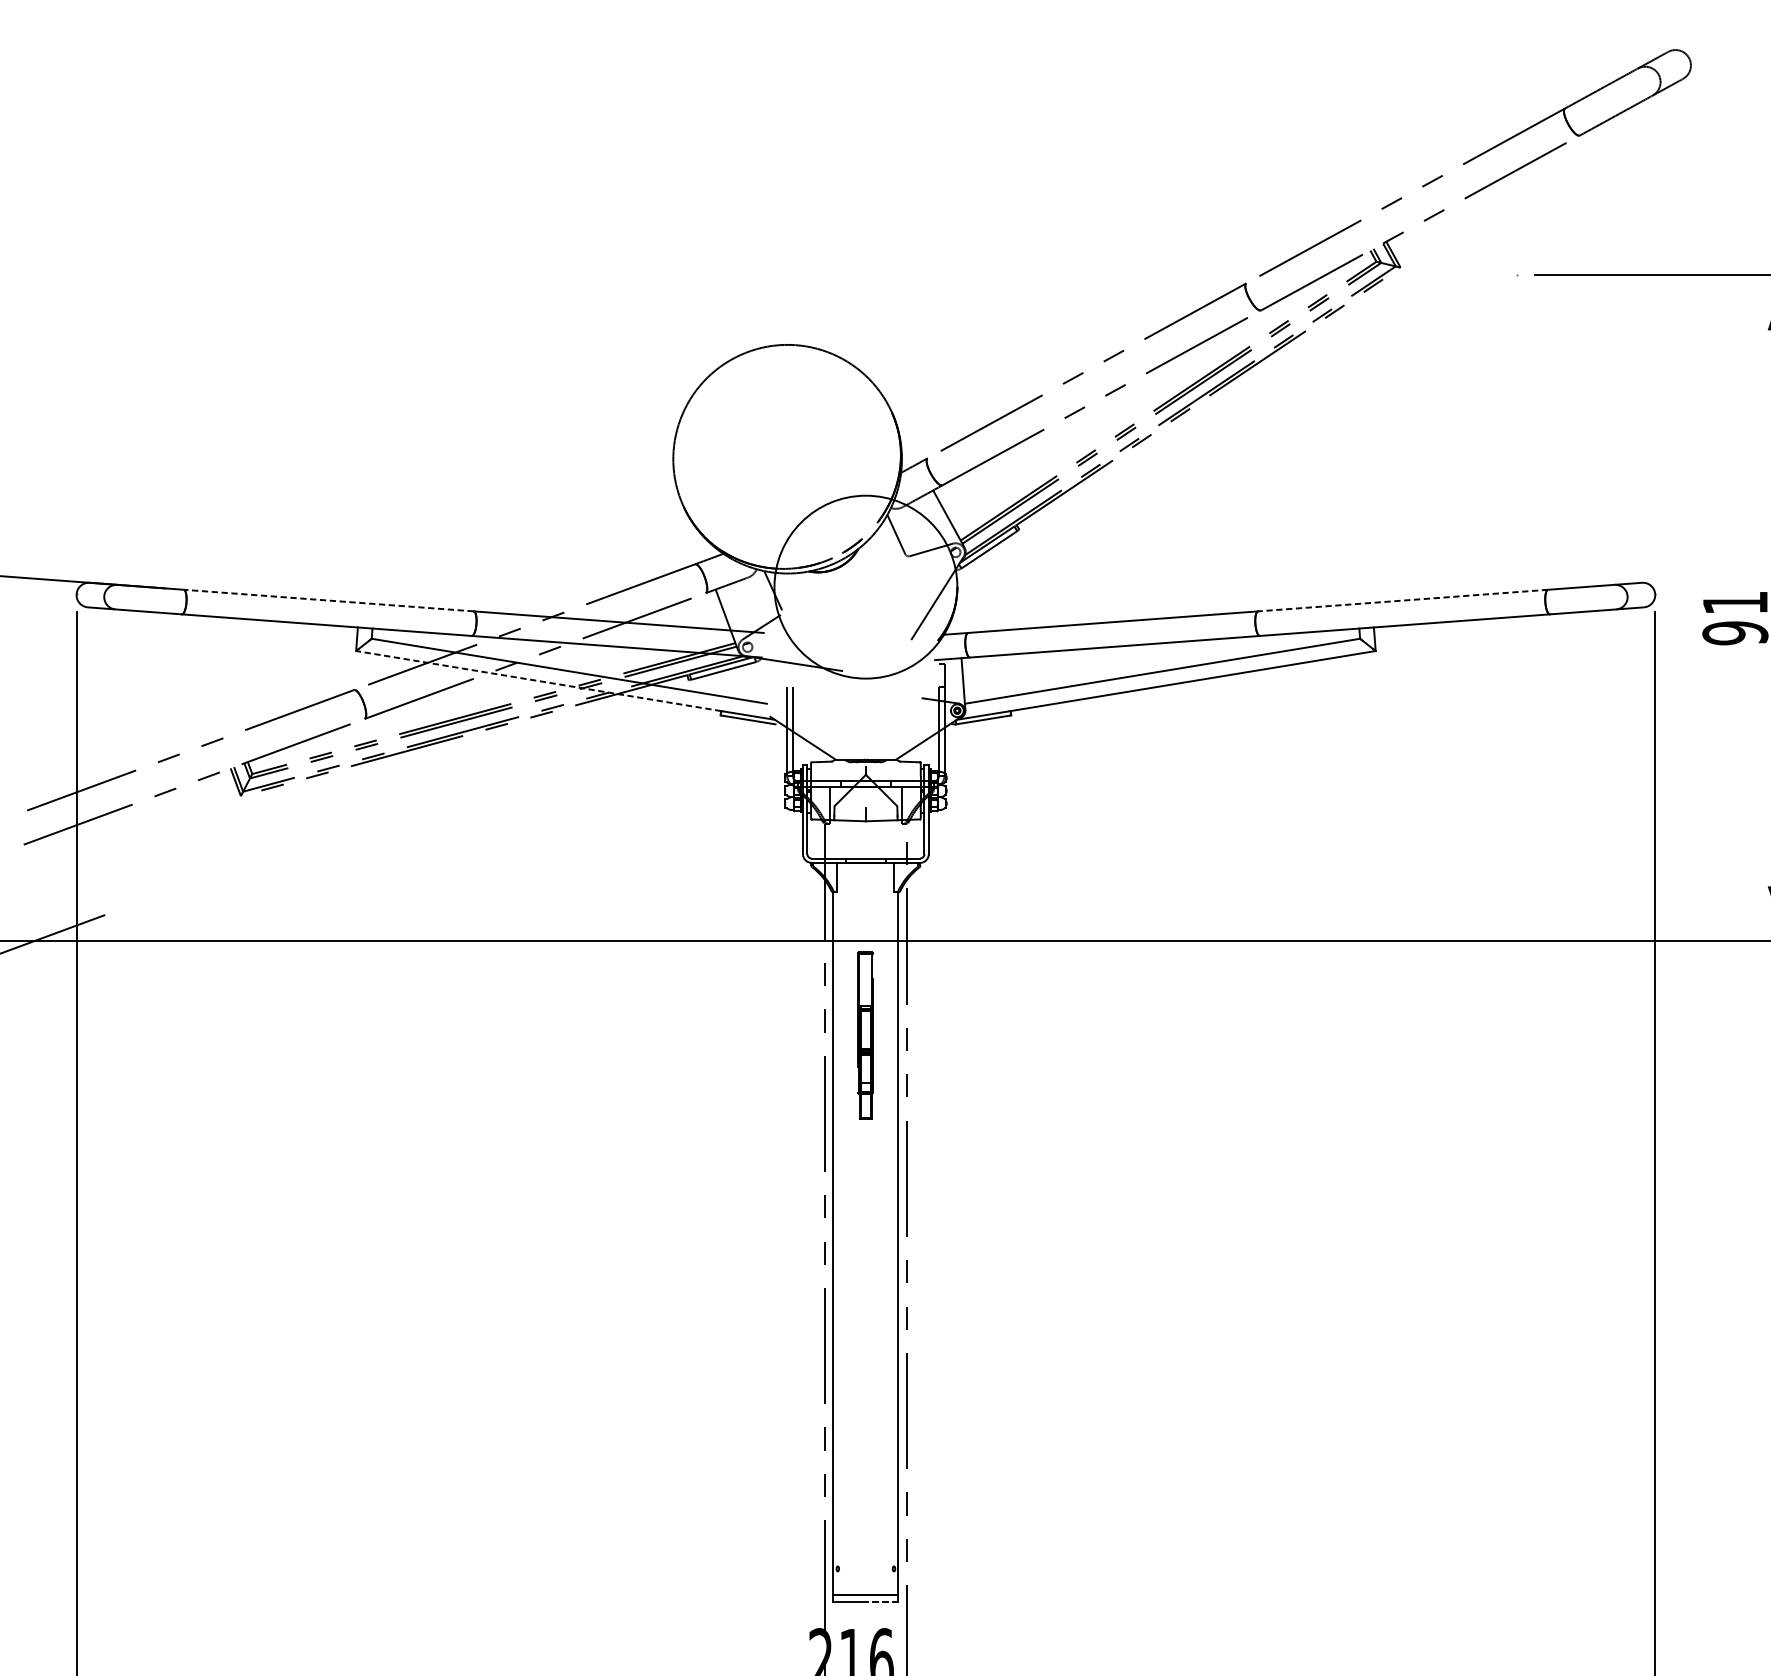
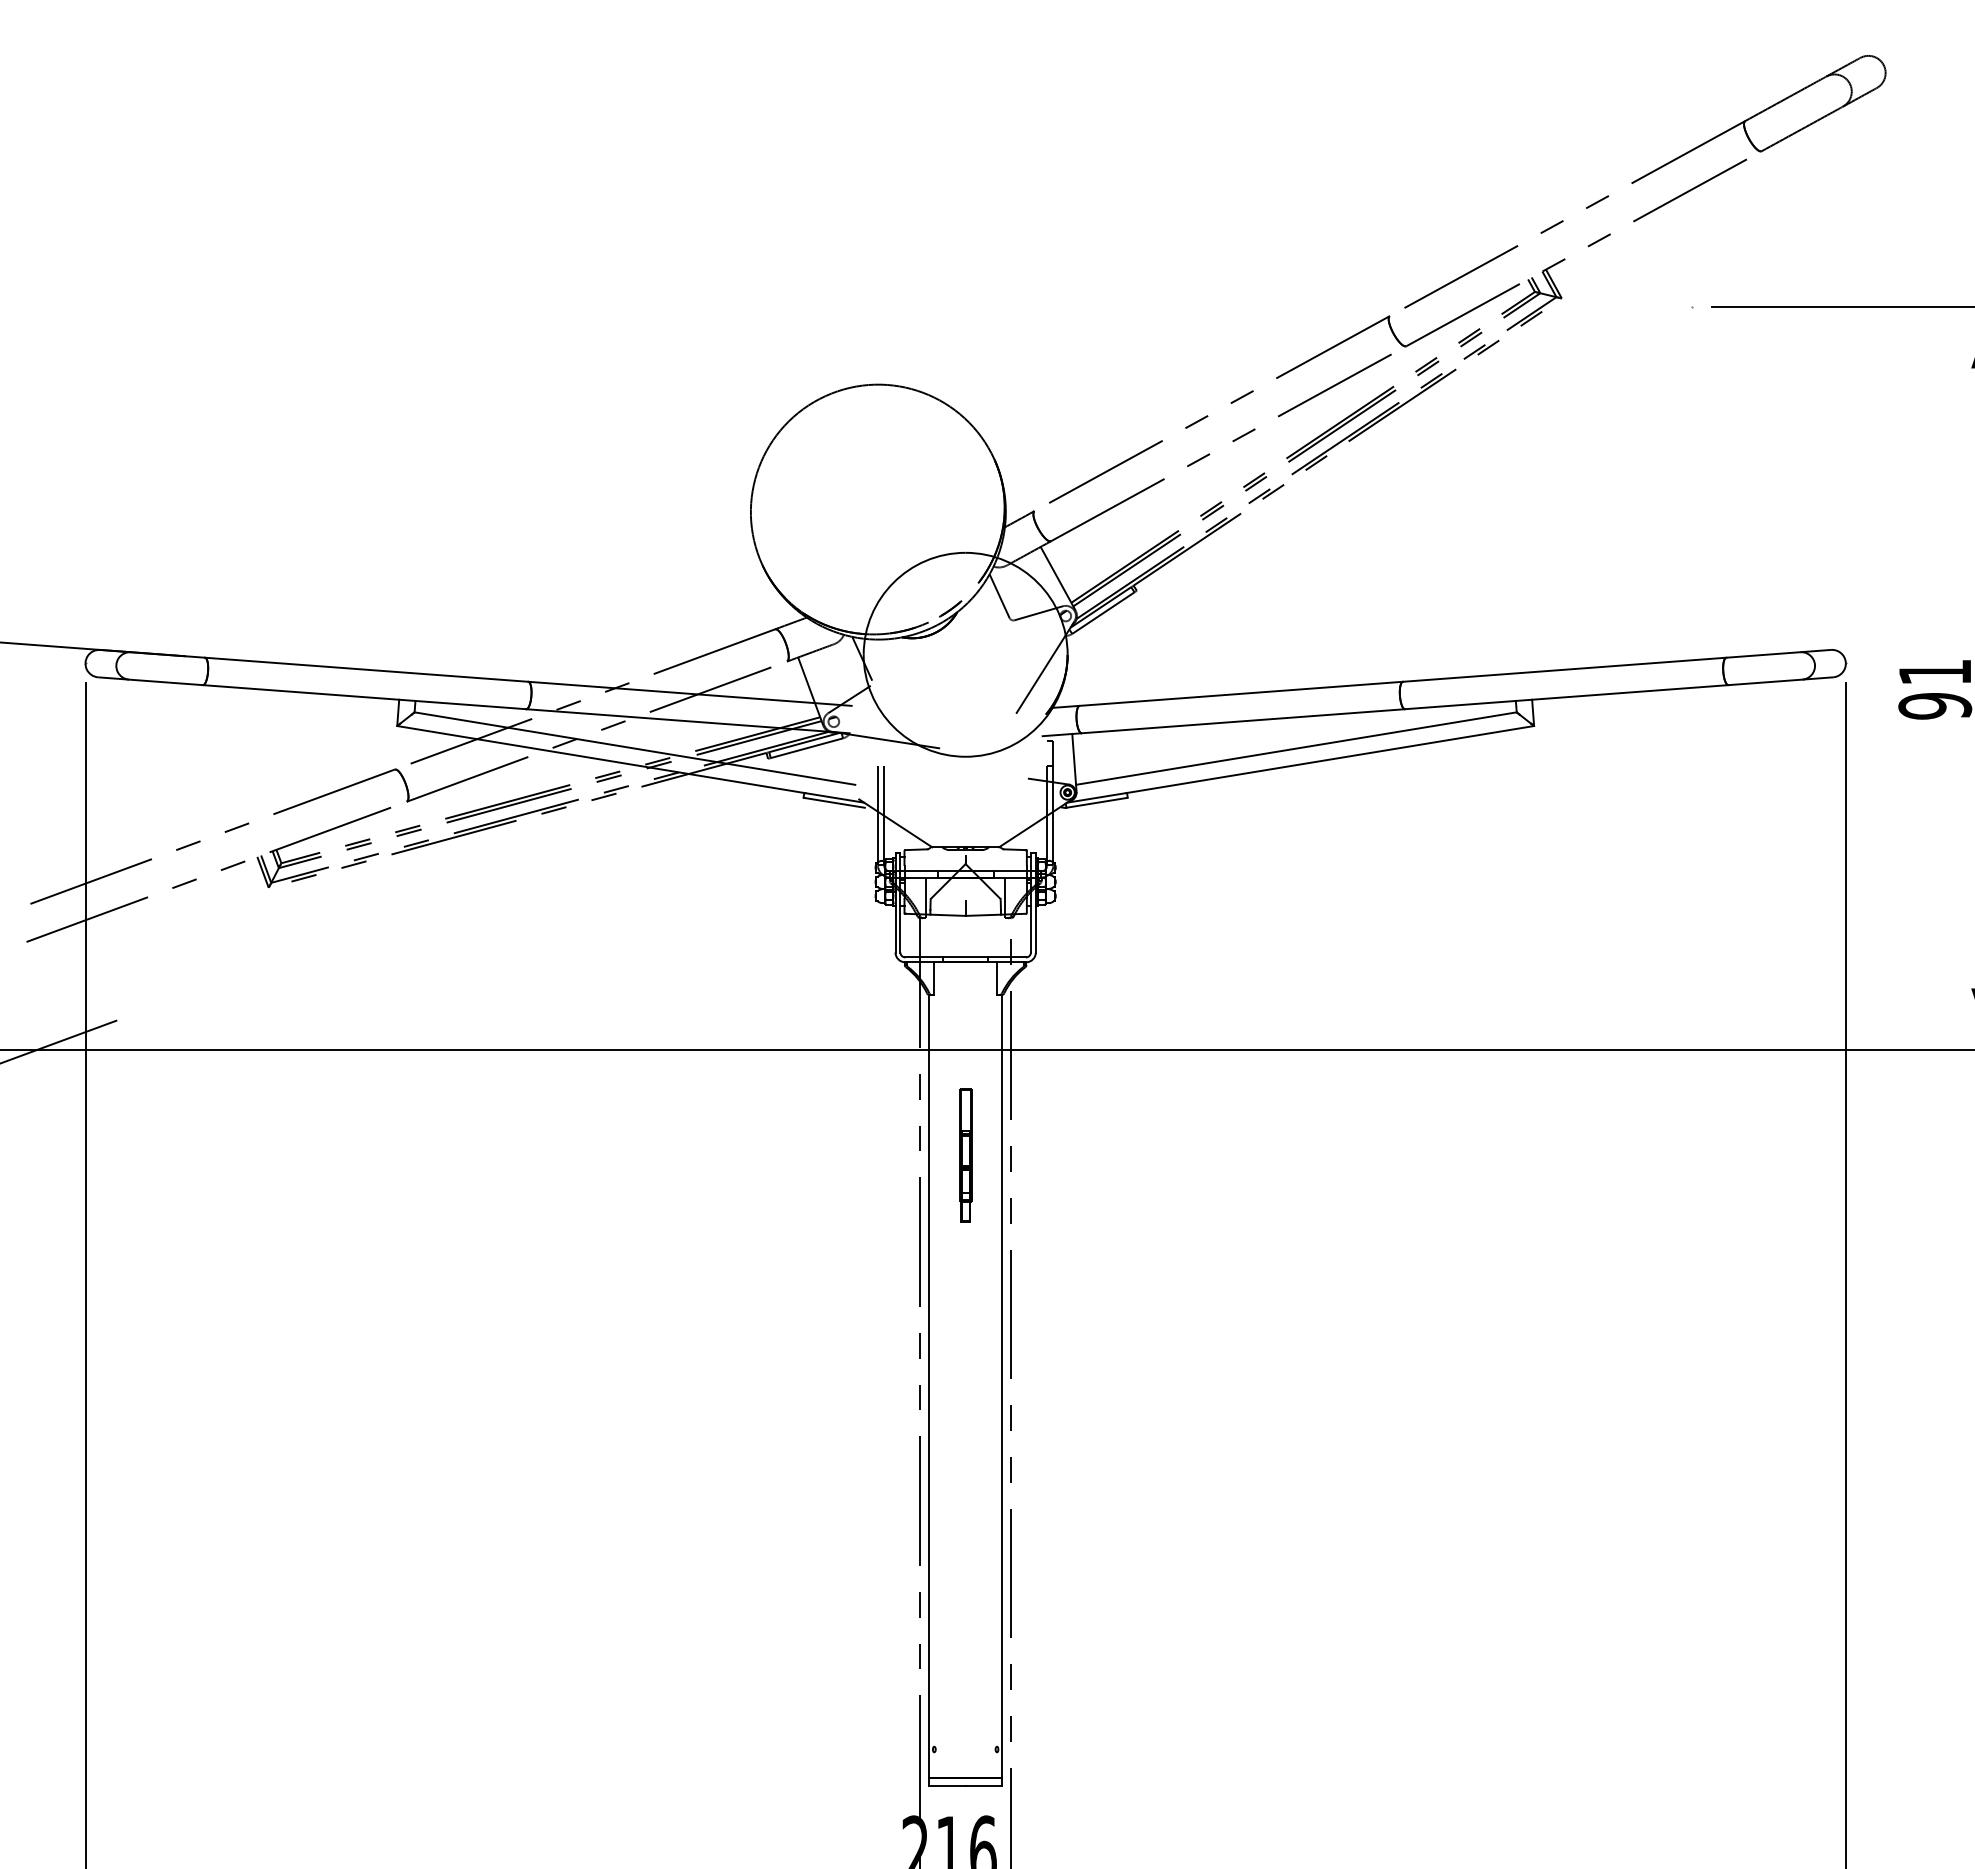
line: (328, 600) -> (366, 669), dashed -> solid
line: (1402, 600) -> (1564, 669), dashed -> solid
line: (538, 681) -> (600, 759), dashed -> solid
part: (865, 1036) -> (965, 1155), size x0.71
line: (881, 1602) -> (983, 1786), dashed -> solid

